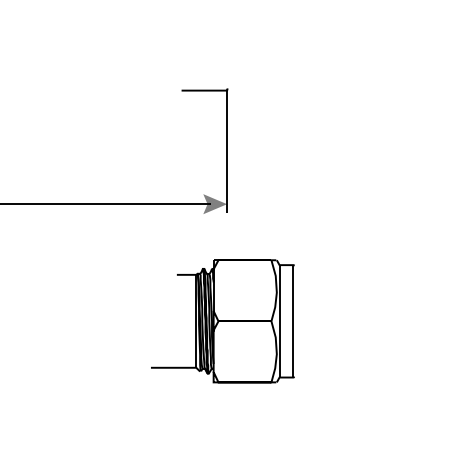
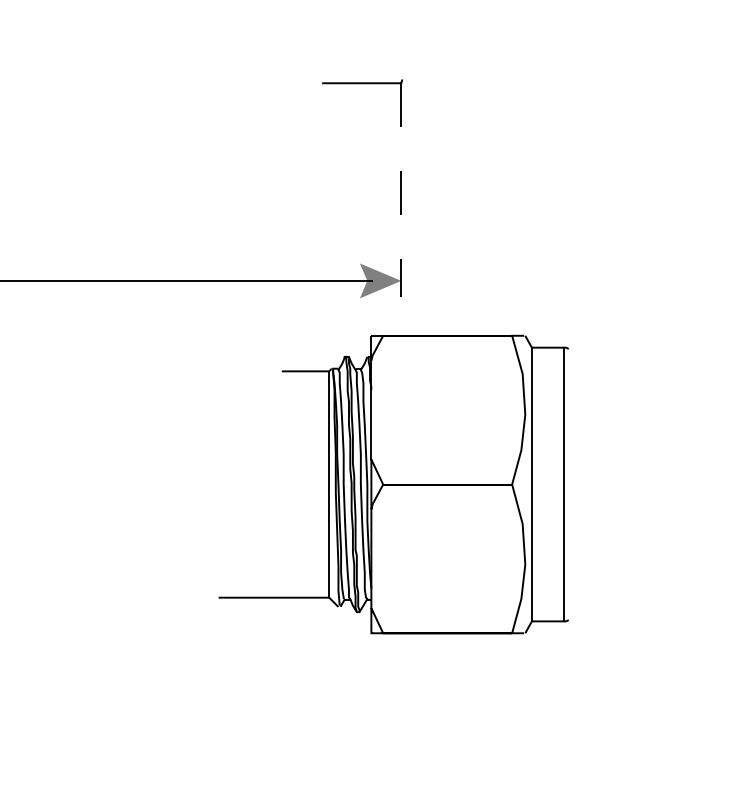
line: (227, 152) -> (401, 190), solid -> dashed
part: (222, 321) -> (393, 484), size x1.4

